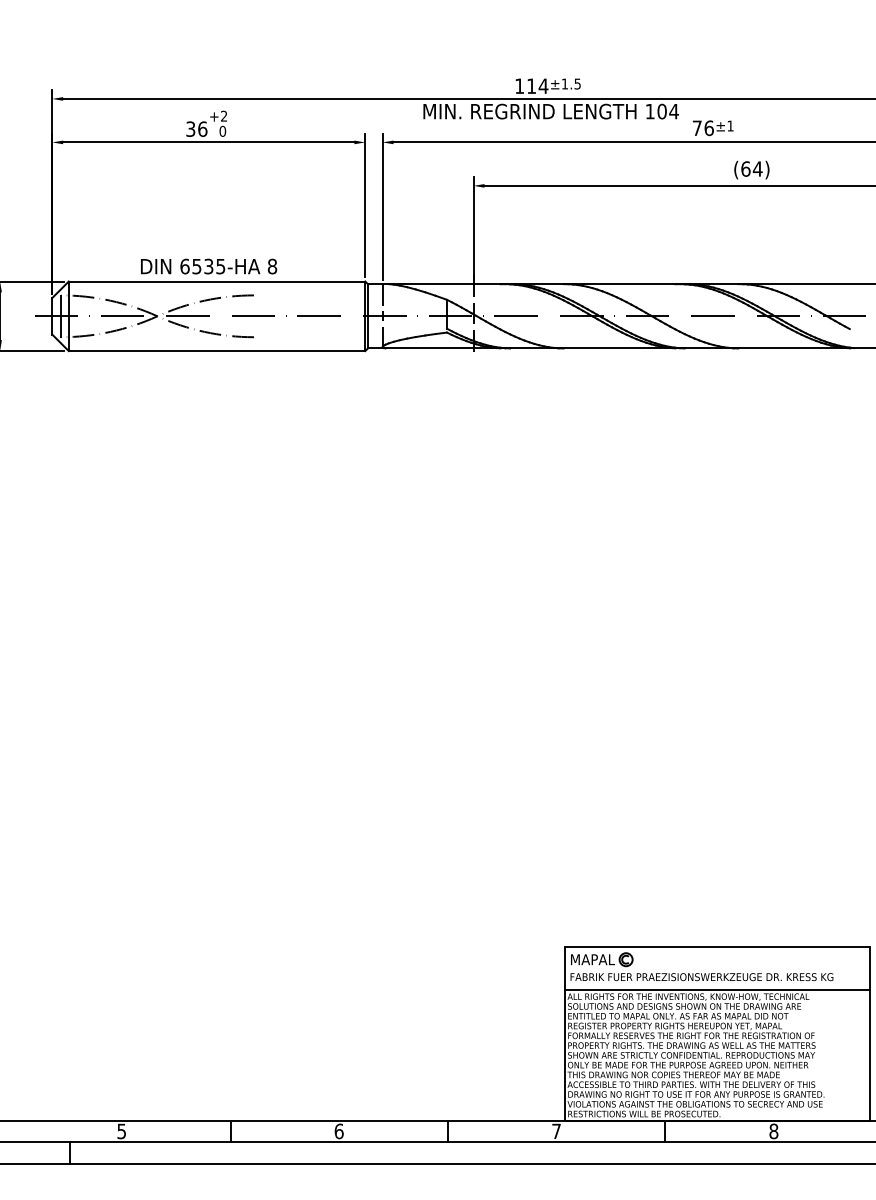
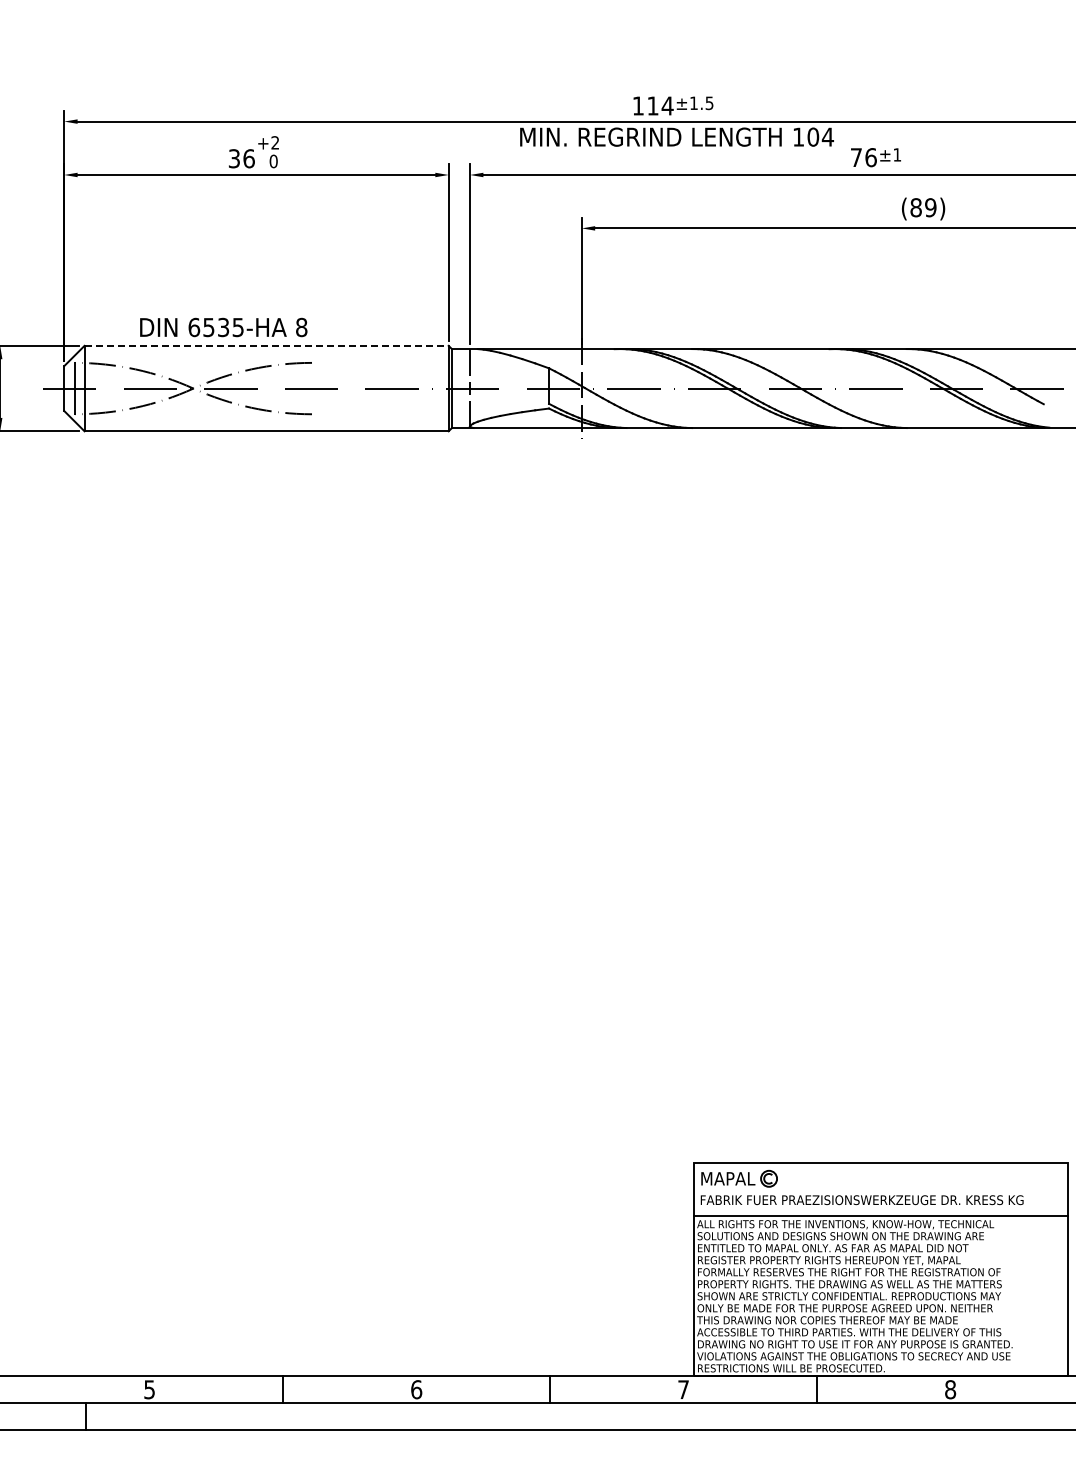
text: (751, 168) -> (923, 207), (64) -> (89)
text: (208, 266) -> (223, 327), moved
line: (217, 281) -> (267, 345), solid -> dashed

